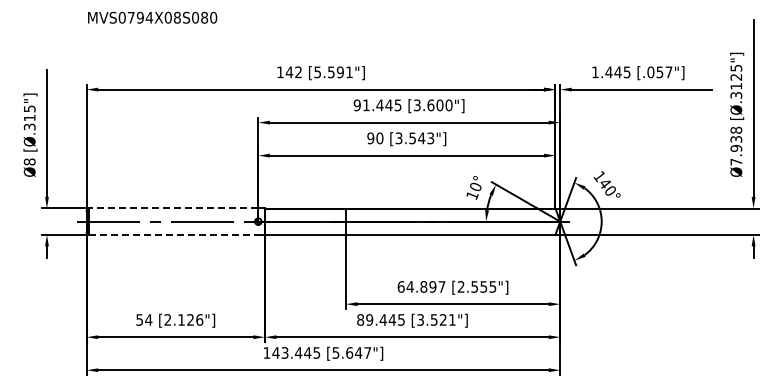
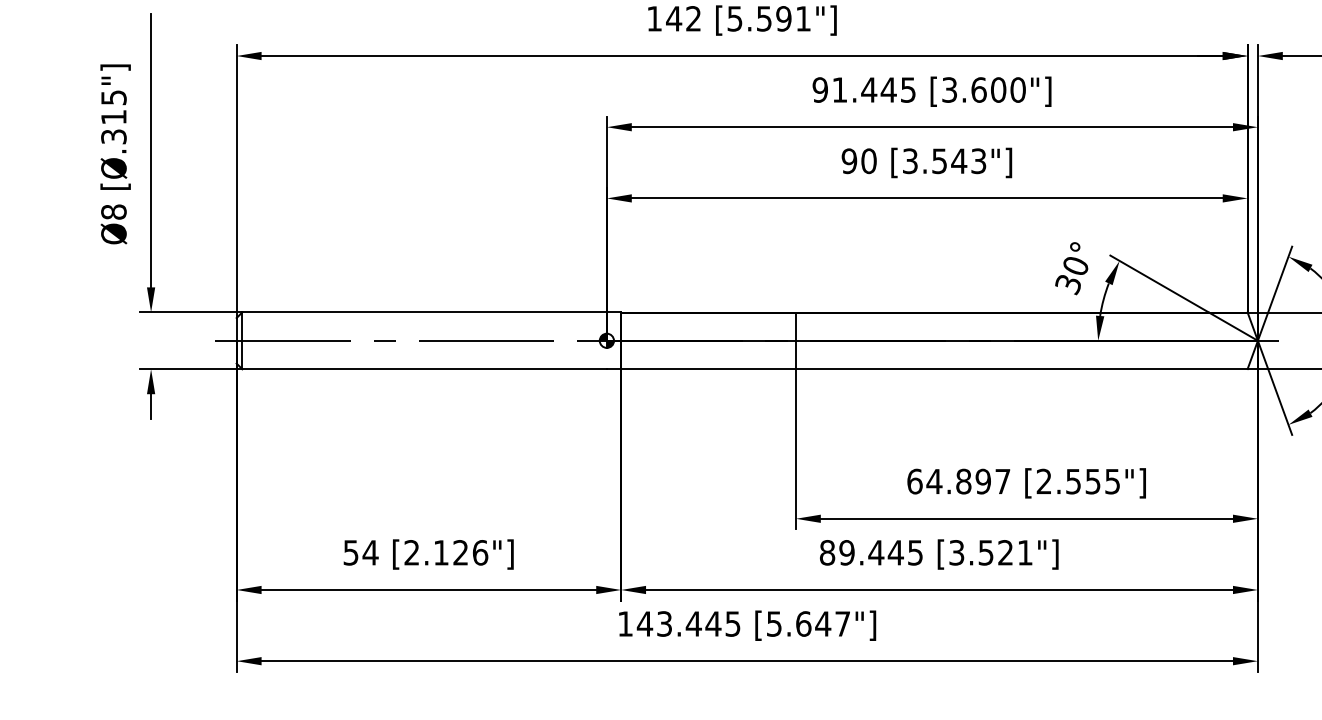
text: (472, 195) -> (1068, 284), 10° -> 30°
line: (173, 208) -> (423, 312), dashed -> solid
line: (173, 234) -> (423, 368), dashed -> solid

